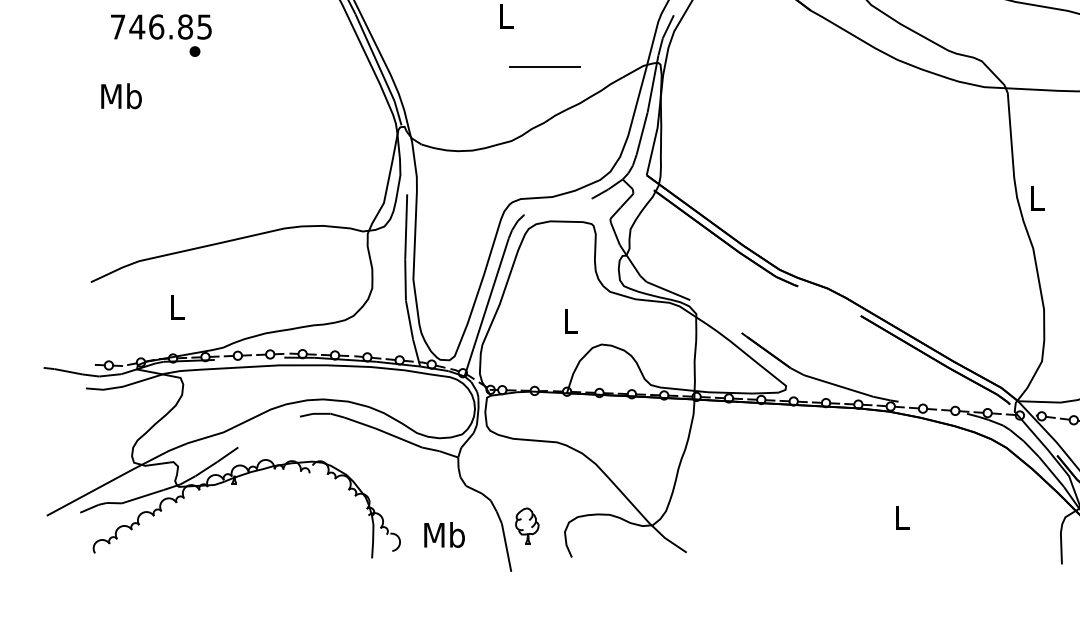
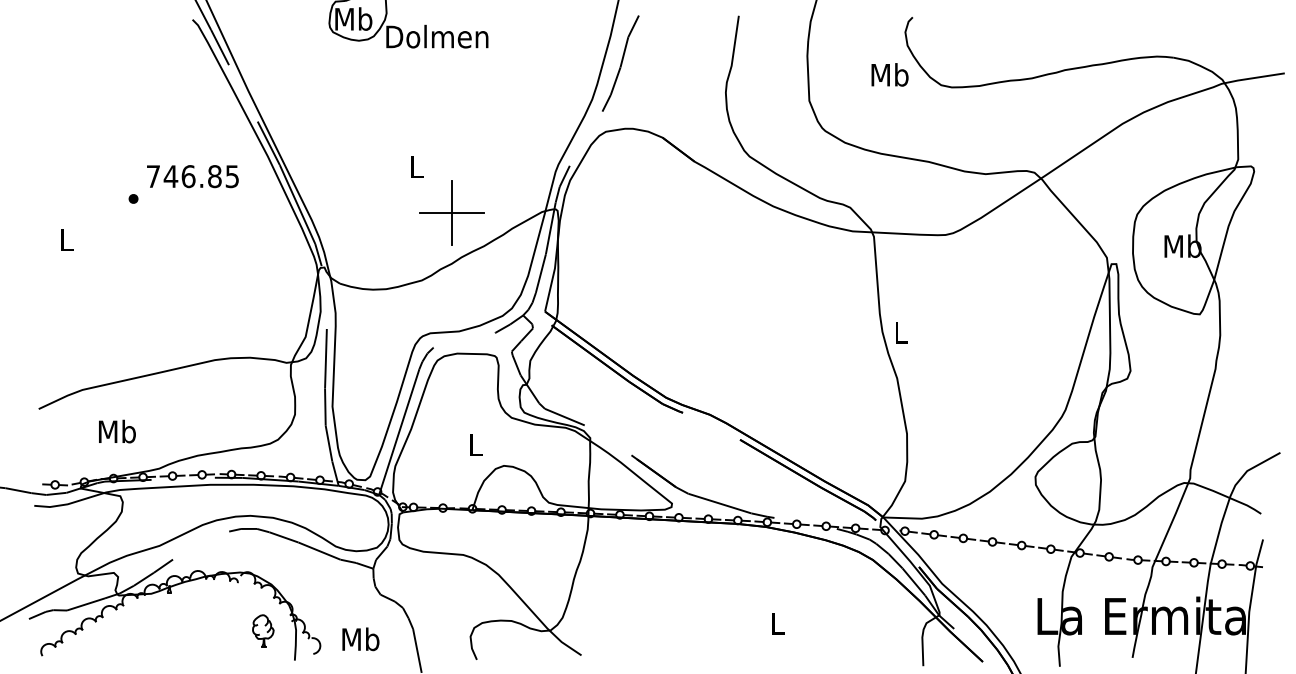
text: (160, 26) -> (192, 176), moved
line: (545, 67) -> (452, 213), added
text: (121, 96) -> (66, 239), Mb -> L
text: (177, 306) -> (117, 431), L -> Mb
part: (527, 525) -> (263, 630), moved

